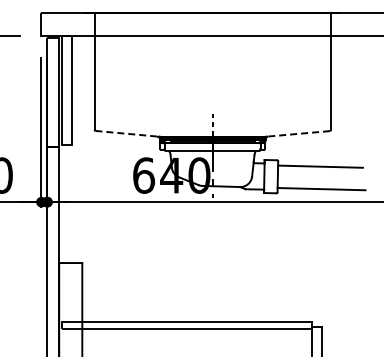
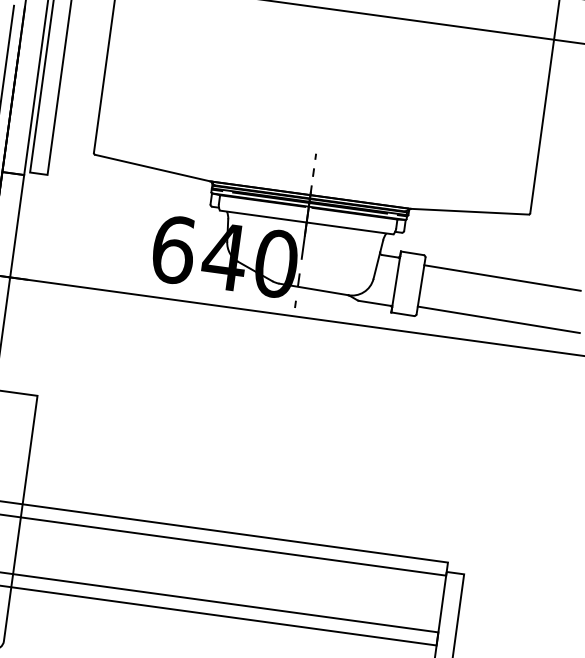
line: (127, 133) -> (153, 167), dashed -> solid
line: (298, 133) -> (470, 211), dashed -> solid

